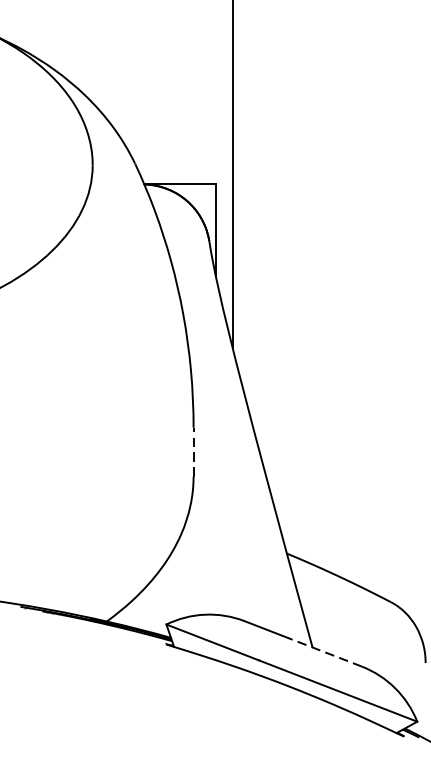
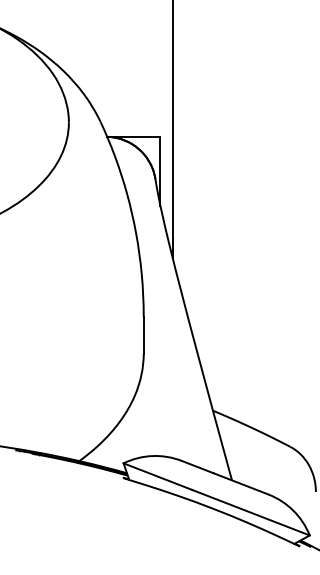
line: (193, 452) -> (143, 335), dashed -> solid
line: (324, 651) -> (240, 483), dashed -> solid

